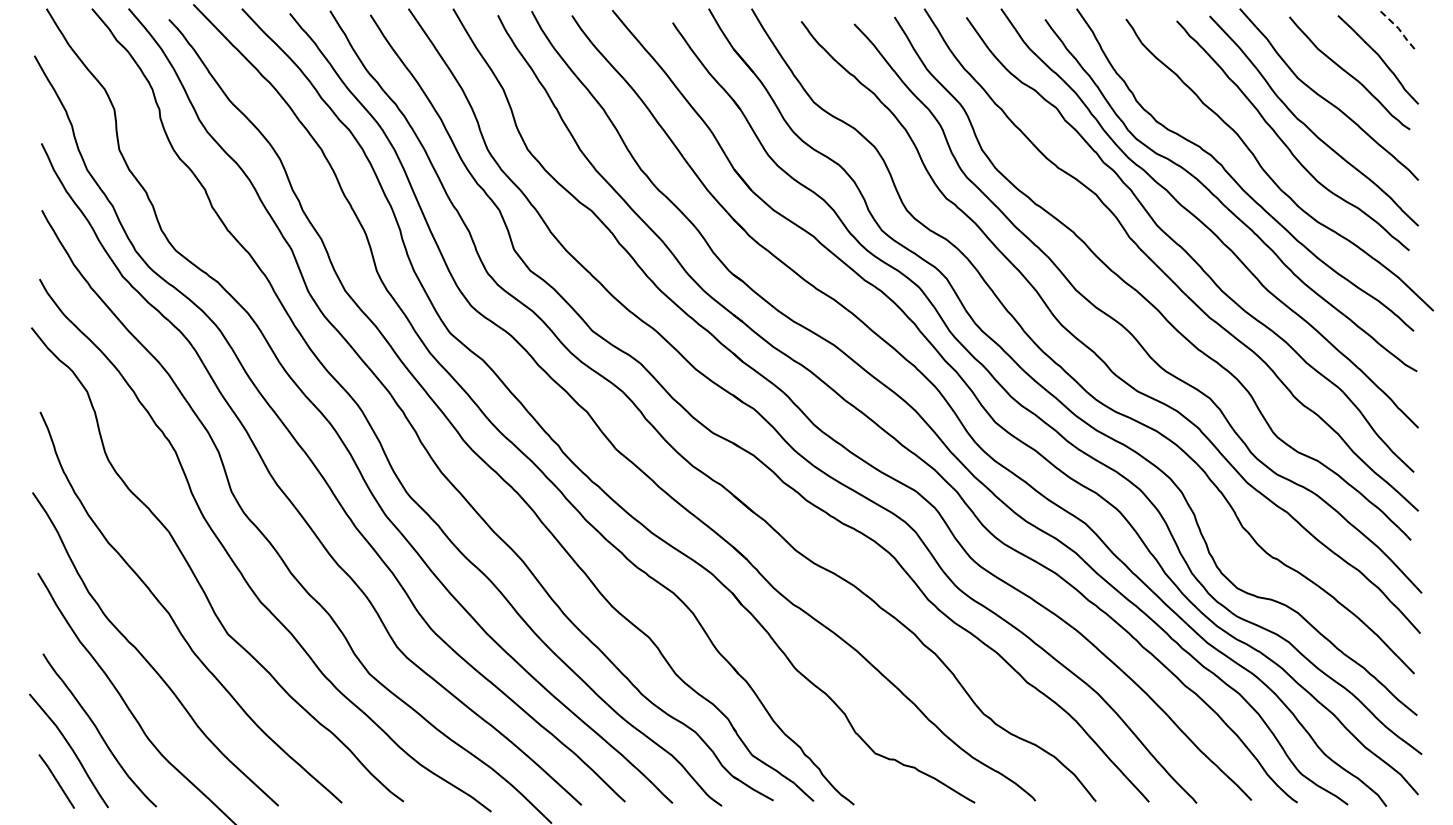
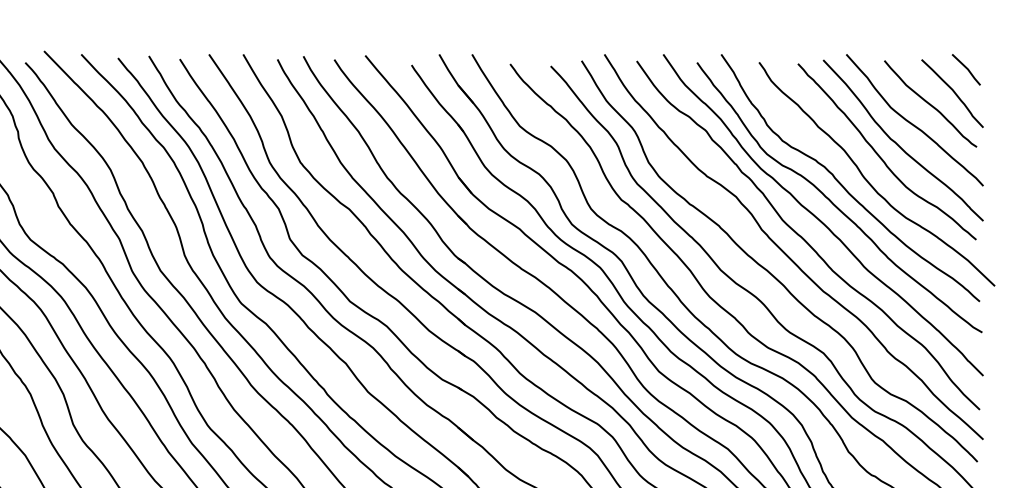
line: (1398, 28) -> (968, 69), dashed -> solid

